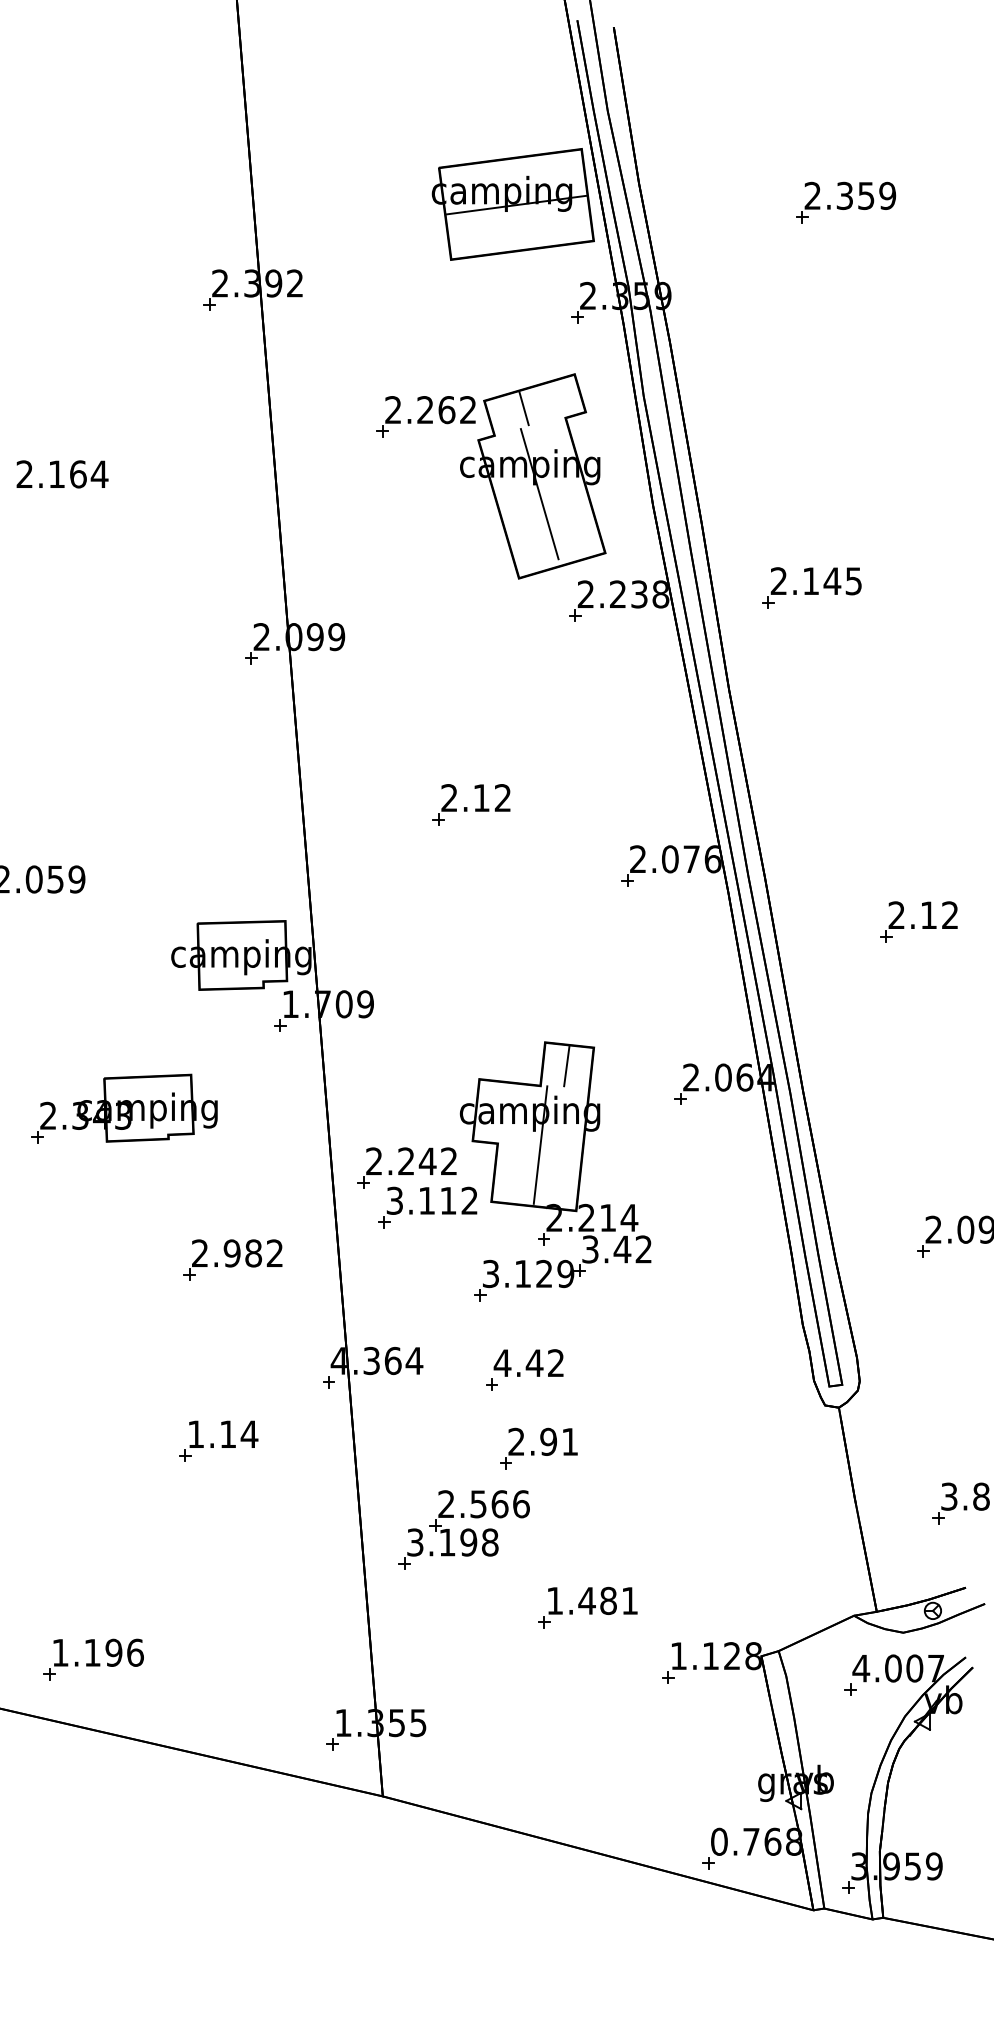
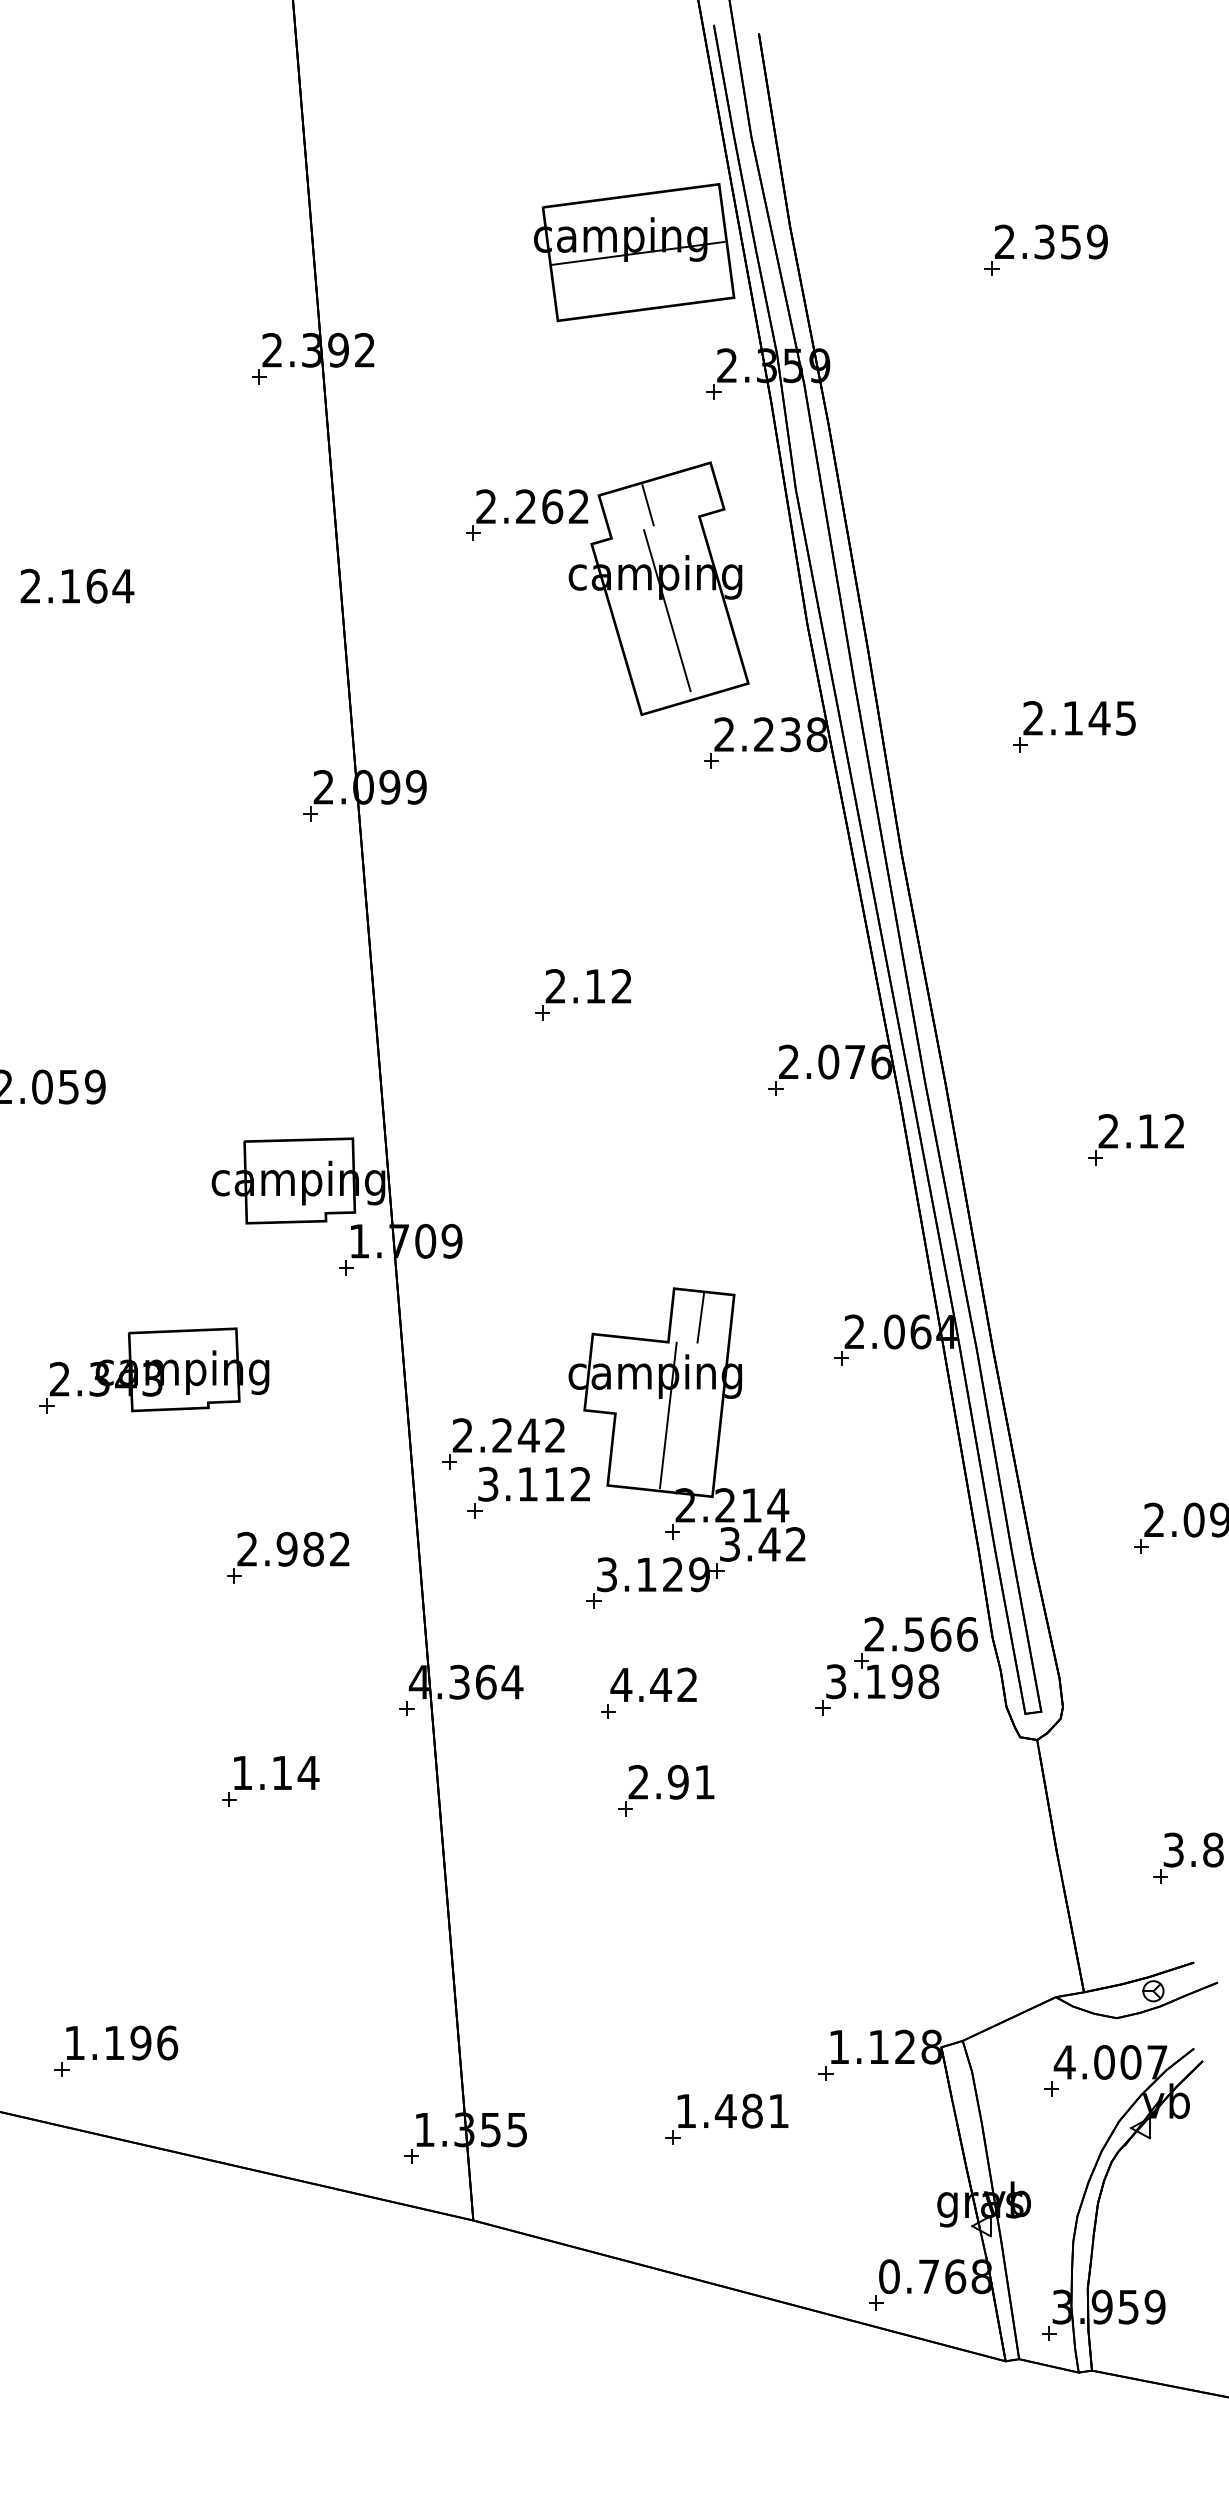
part: (811, 587) -> (1073, 726), moved
part: (463, 1529) -> (895, 1665), moved
part: (587, 1607) -> (726, 2119), moved

